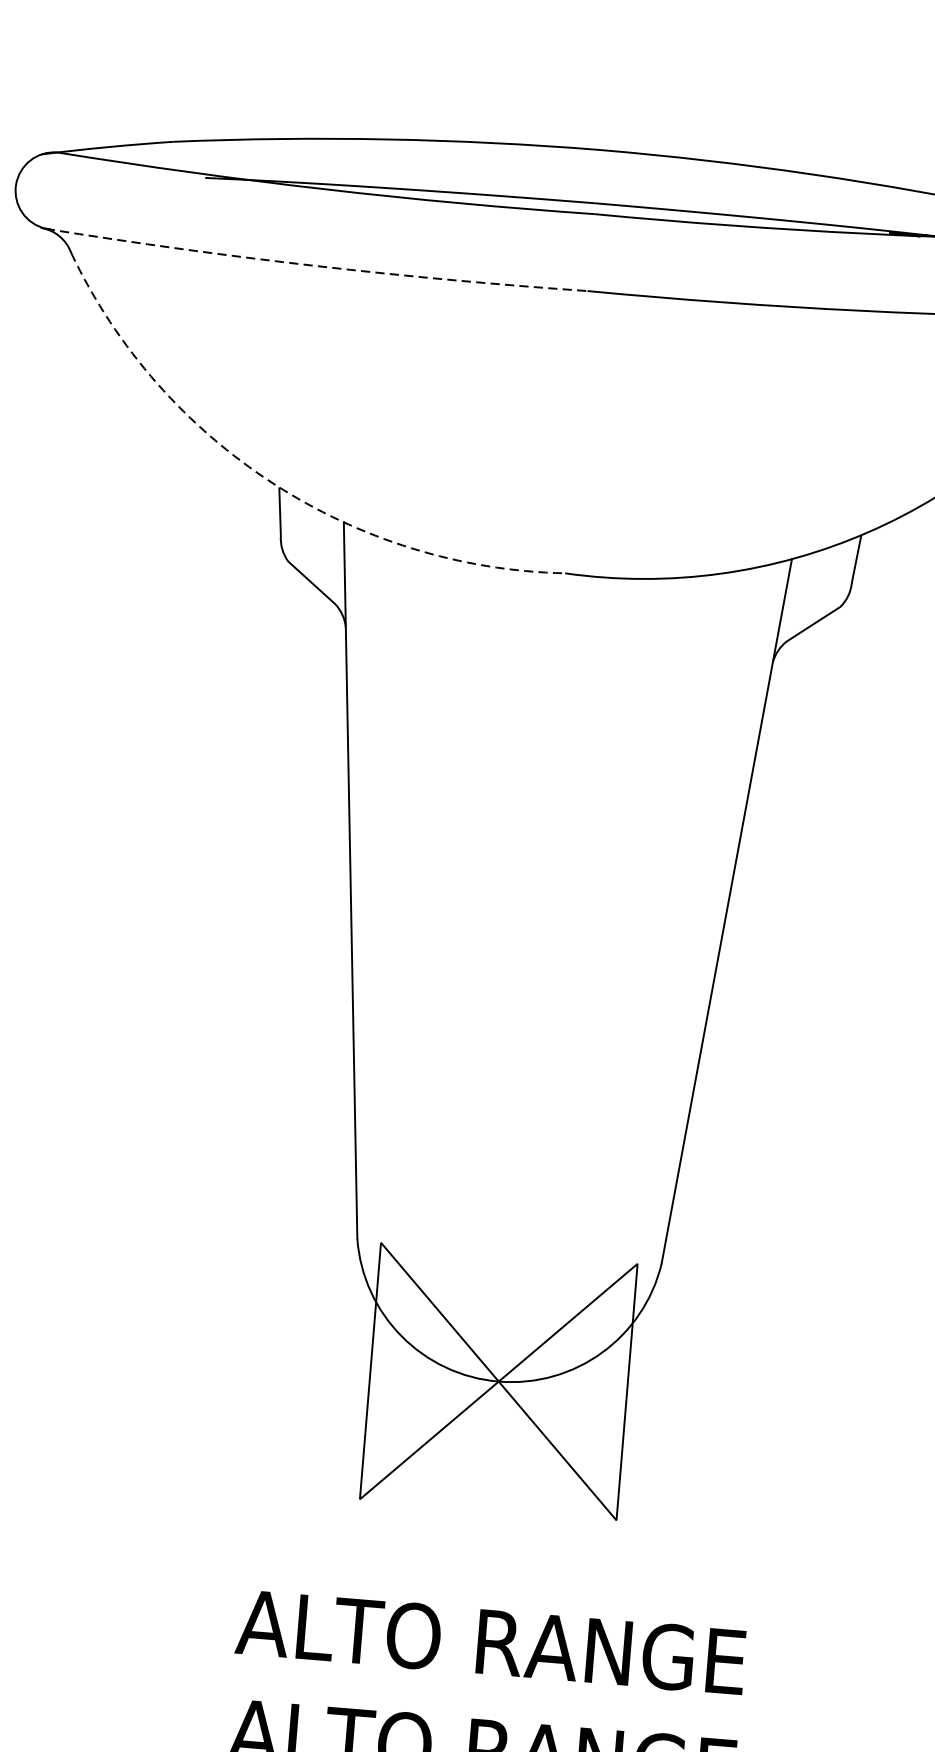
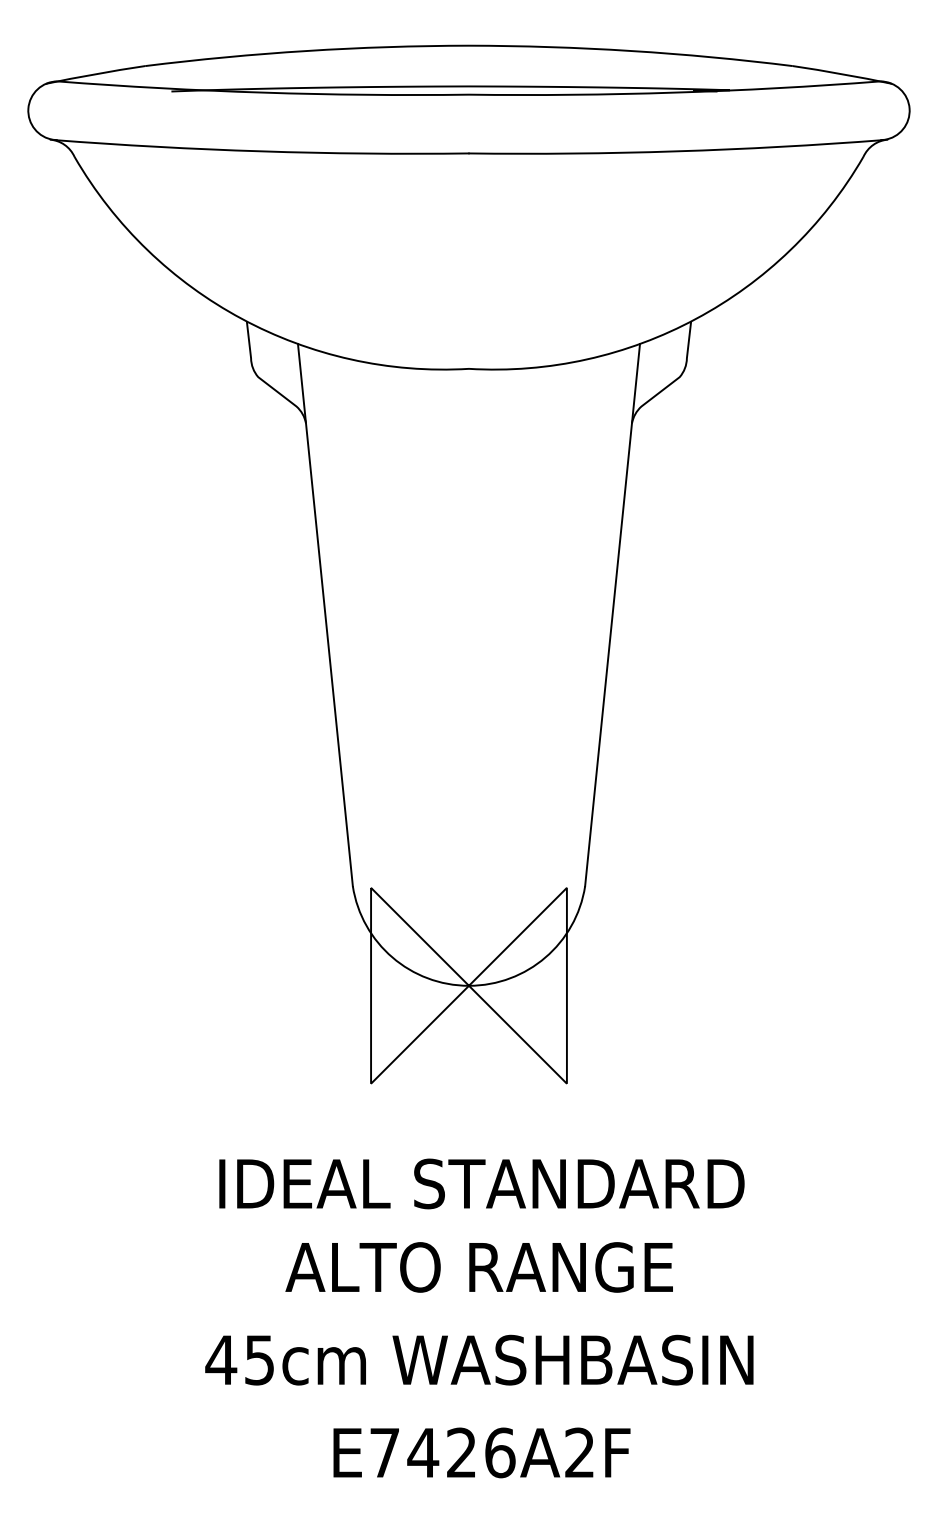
arc: (316, 266) -> (261, 151), dashed -> solid
arc: (272, 482) -> (241, 318), dashed -> solid
text: (493, 1641) -> (481, 1183), ALTO RANGE -> IDEAL STANDARD

